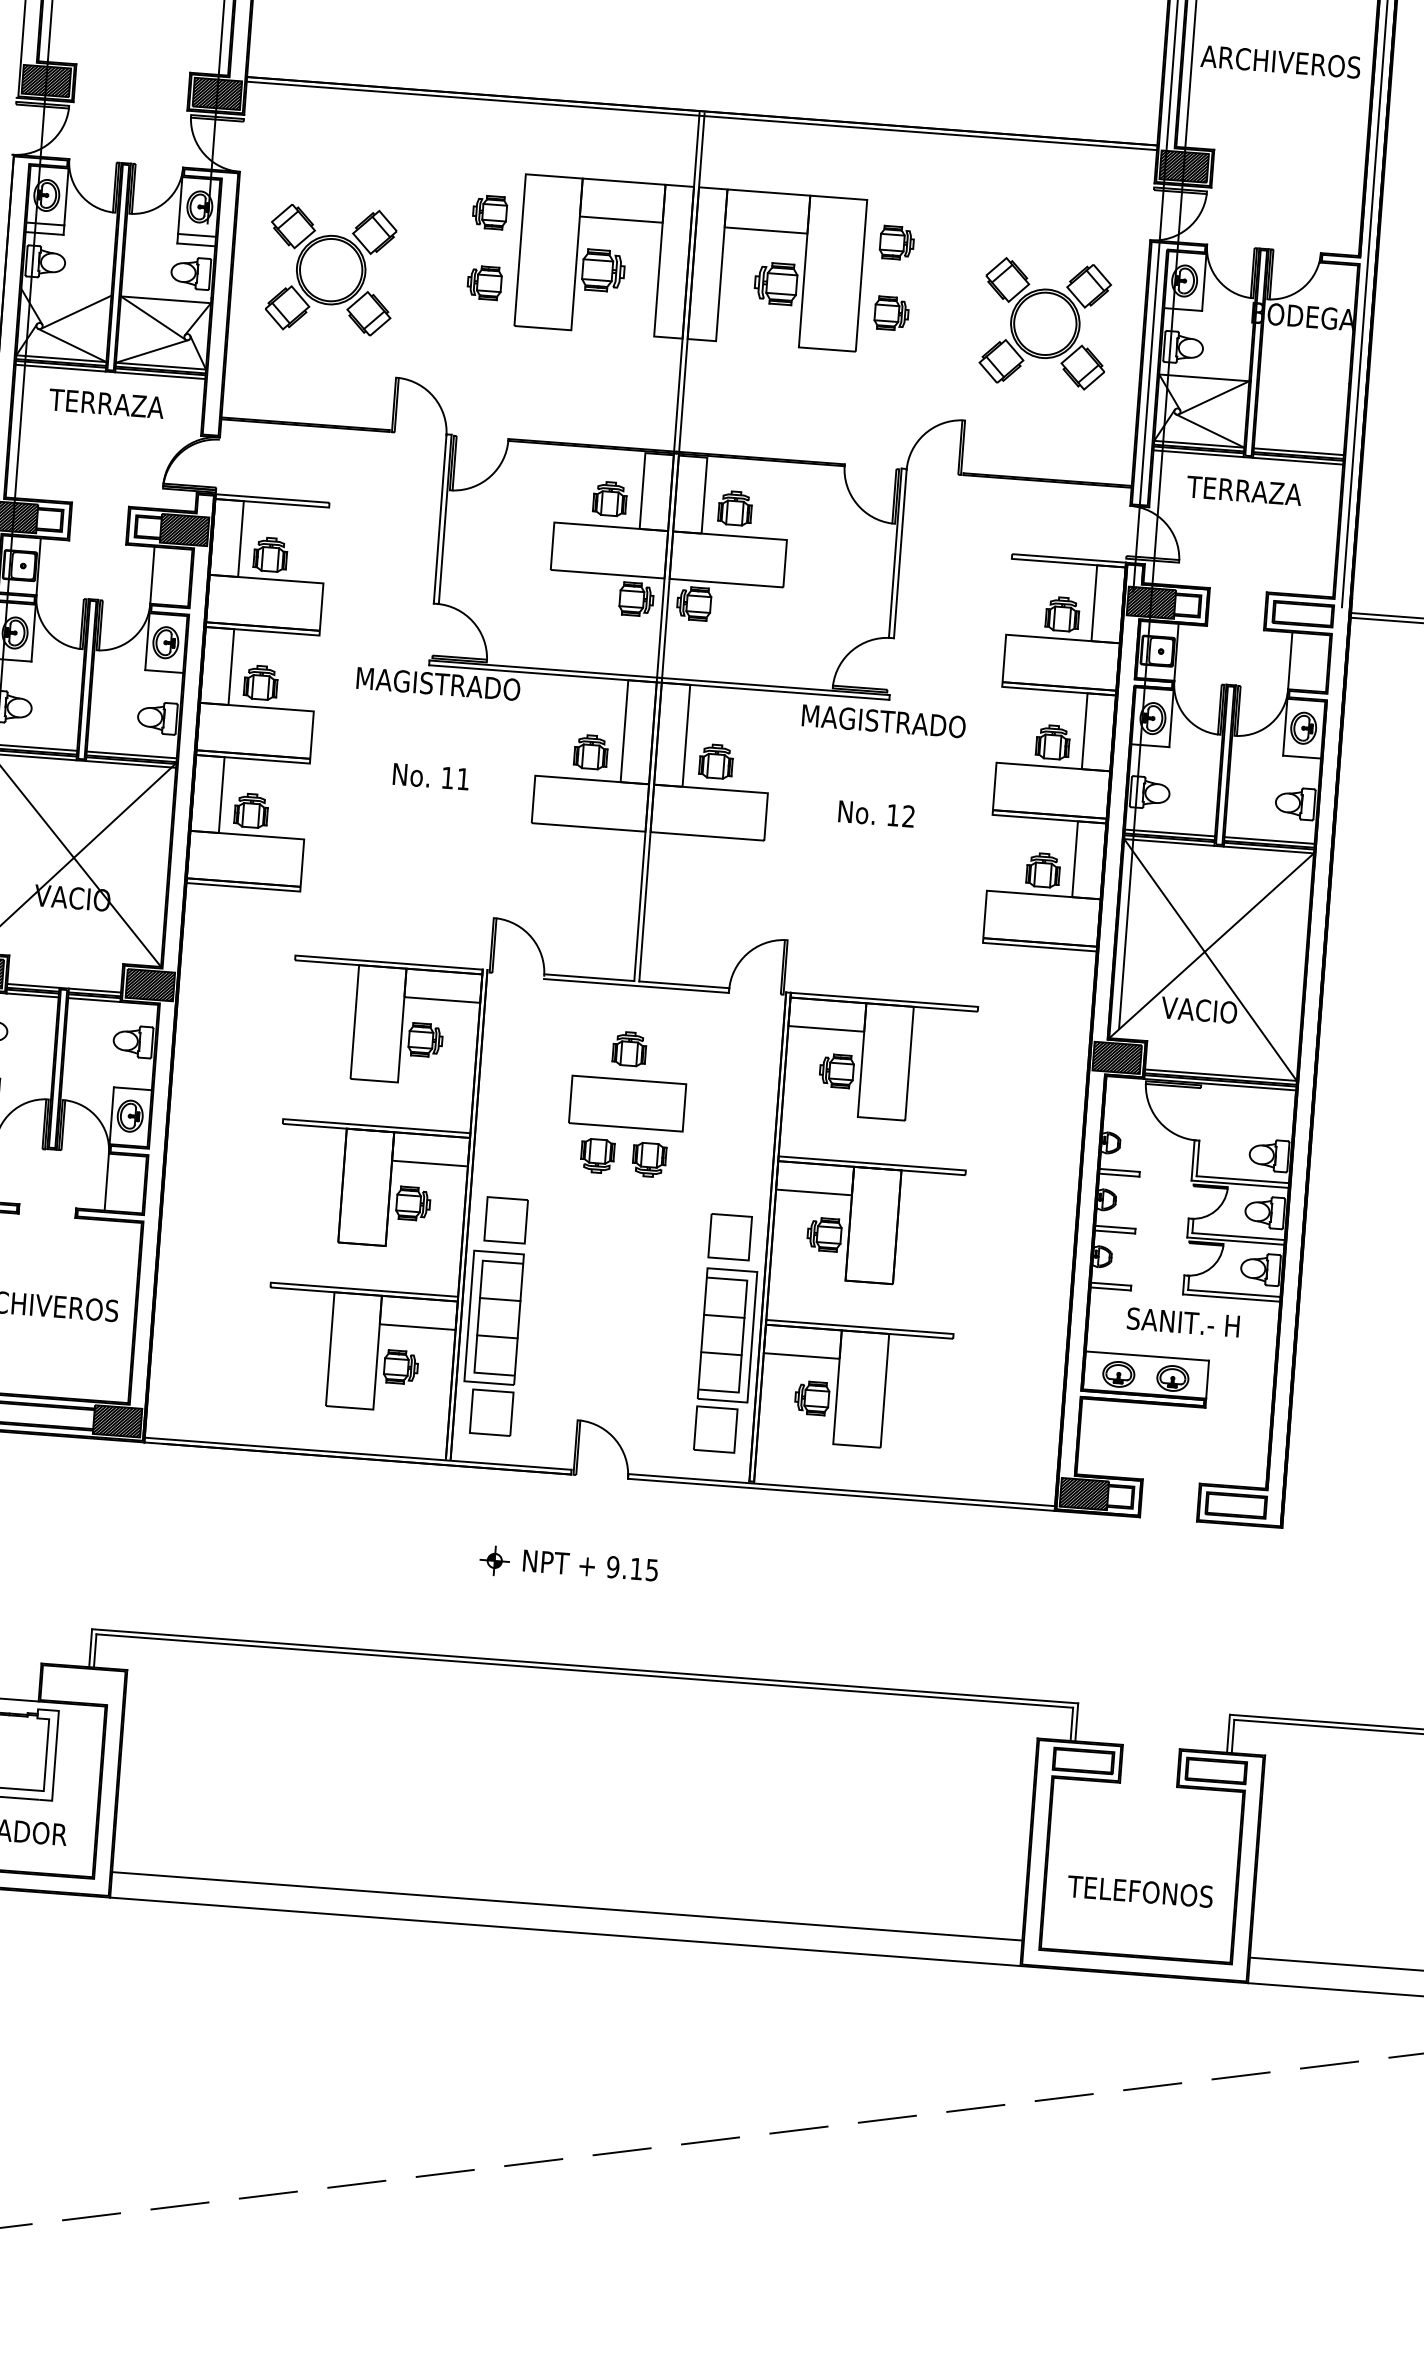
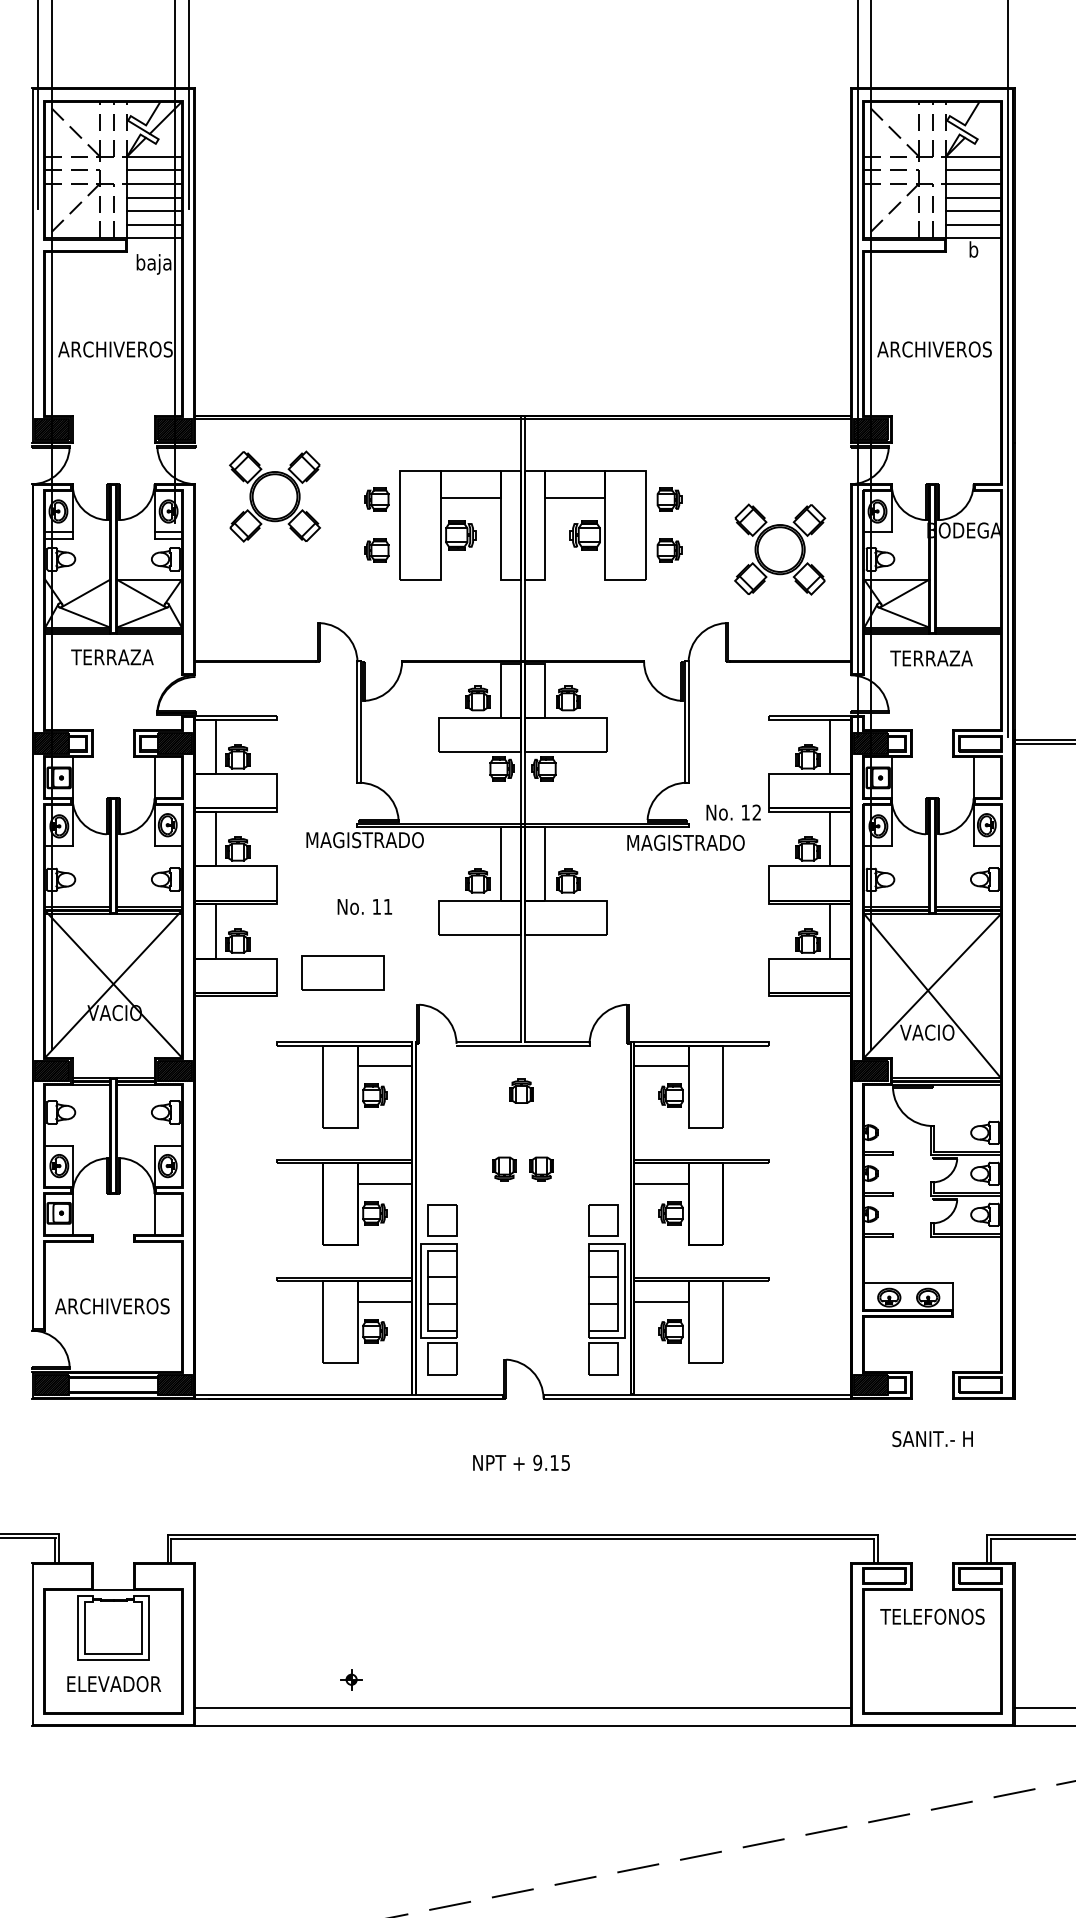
part: (330, 269) -> (274, 496), moved
text: (876, 813) -> (733, 812), moved
part: (626, 1102) -> (342, 972), moved
text: (1183, 1323) -> (932, 1439), moved
part: (494, 1560) -> (351, 1679), moved
text: (1140, 1891) -> (932, 1616), moved

